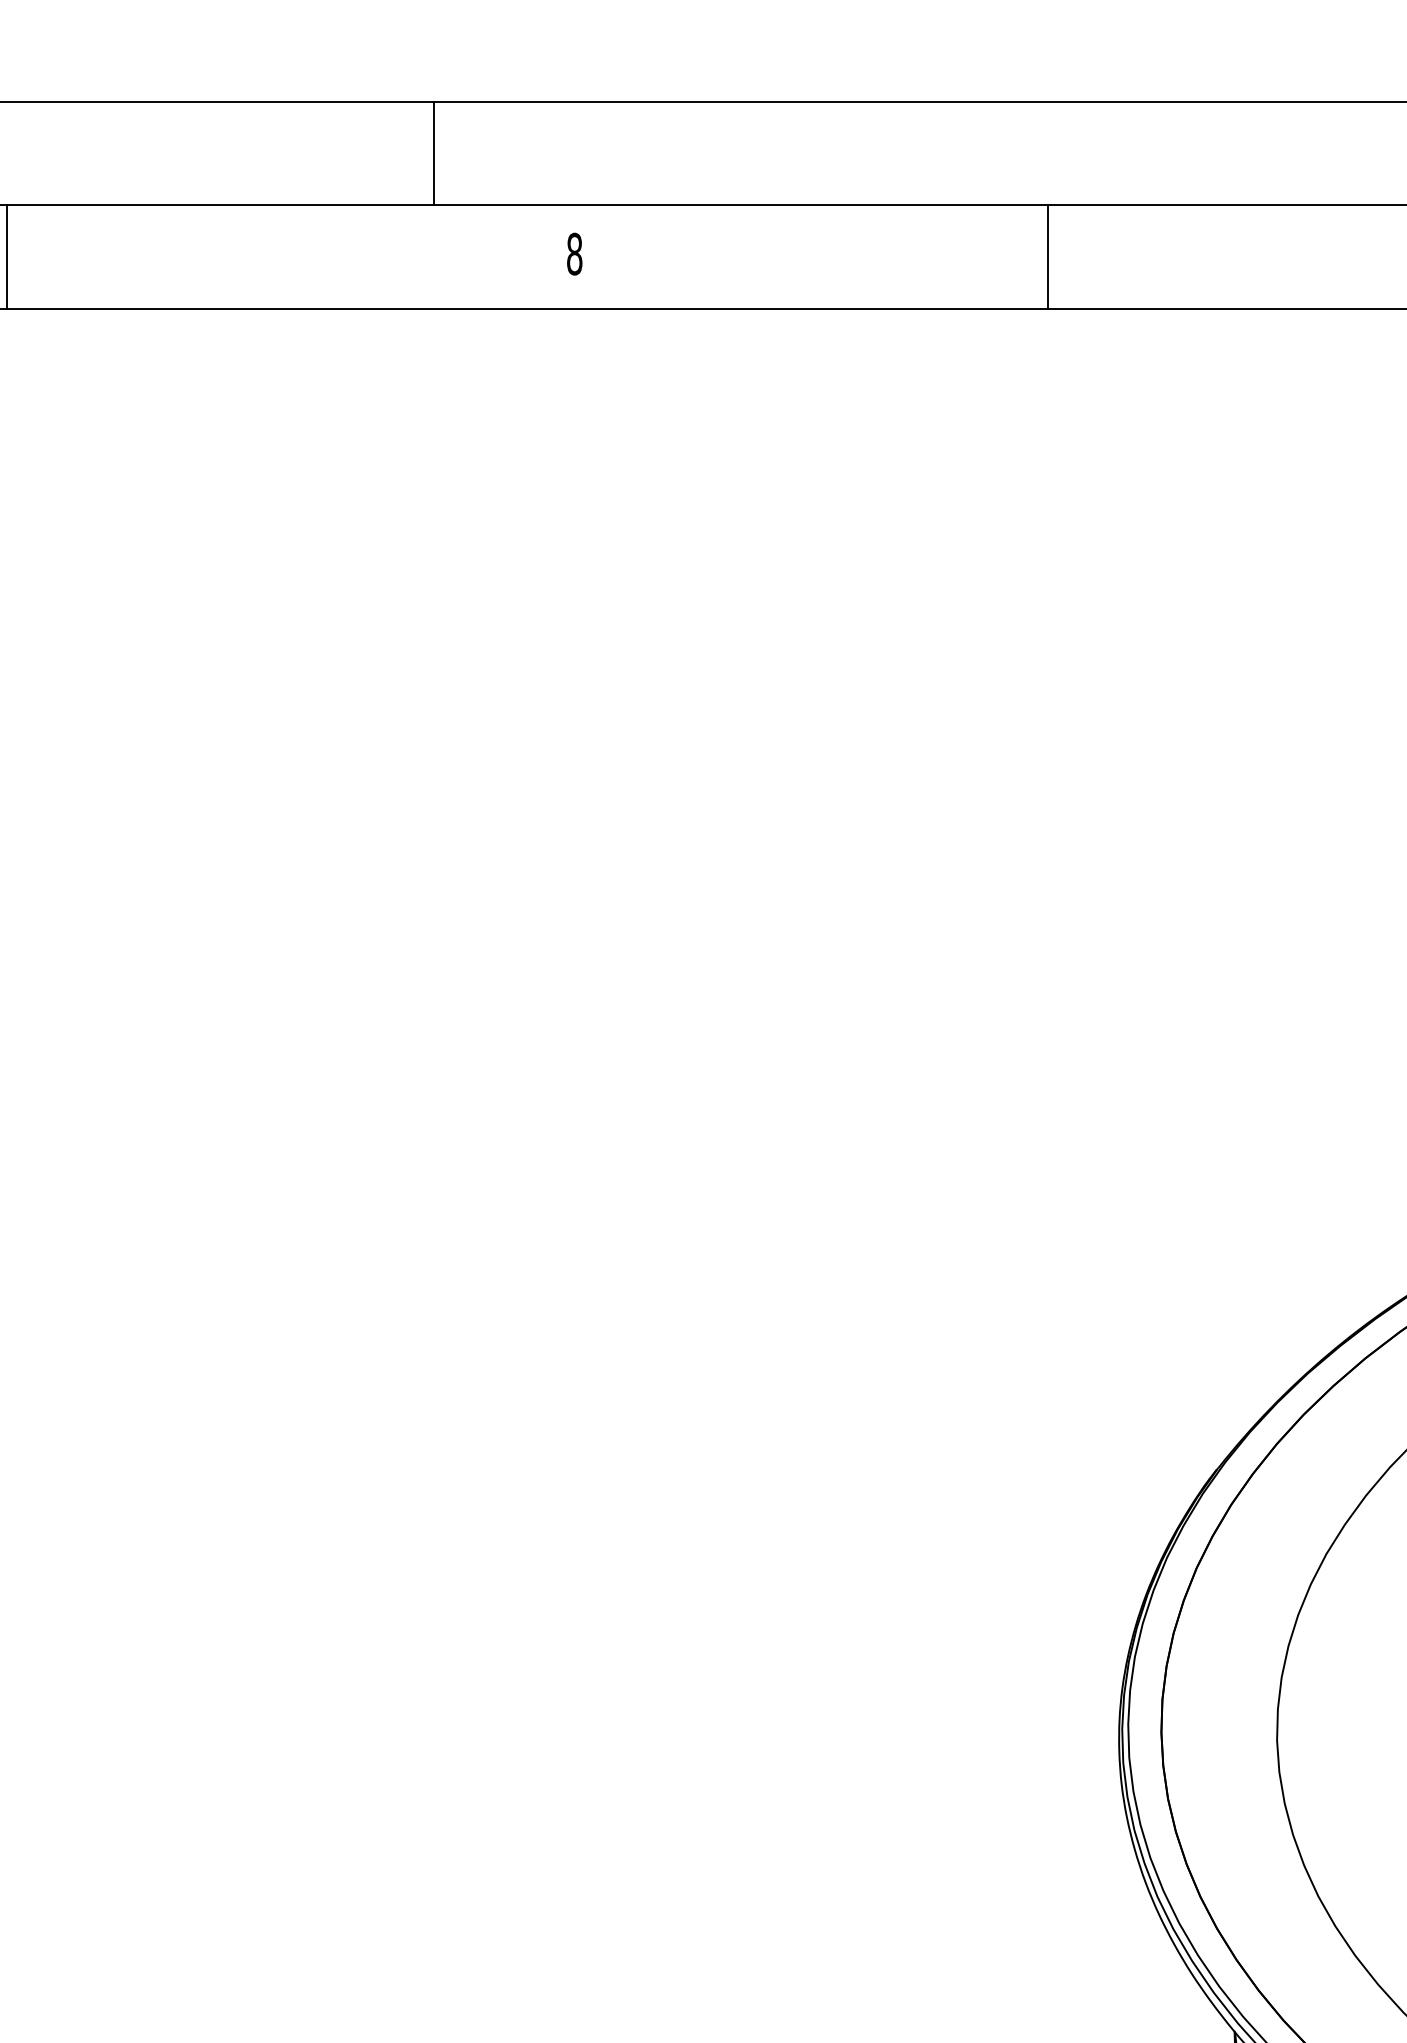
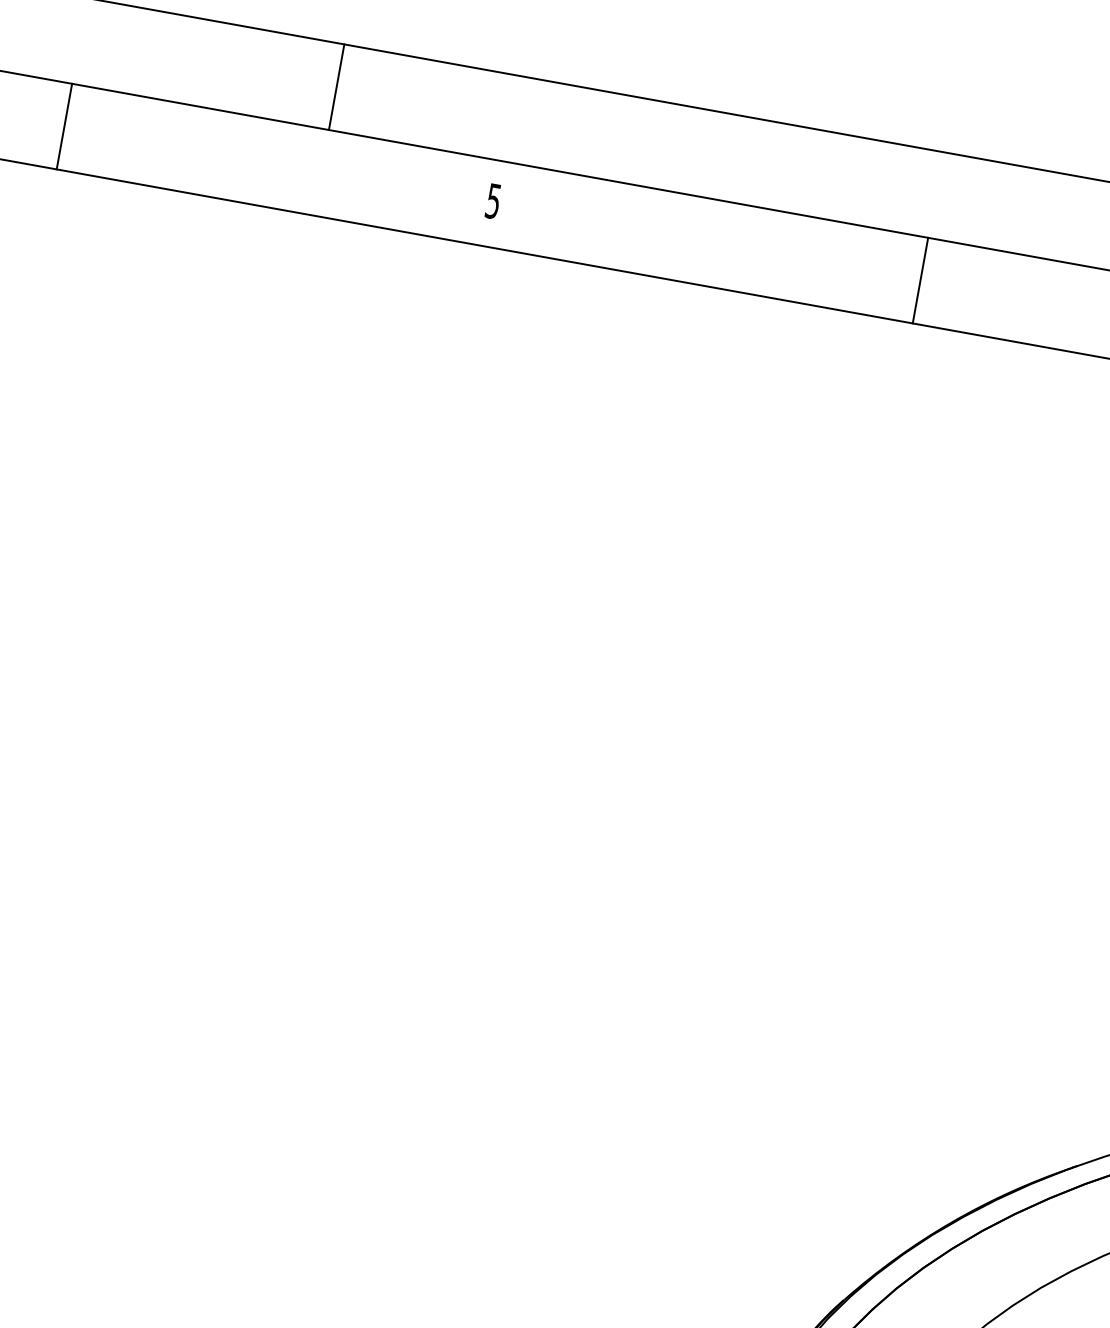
line: (433, 153) -> (336, 87), moved
text: (574, 253) -> (493, 200), 8 -> 5
line: (6, 256) -> (64, 126), moved
line: (1048, 256) -> (920, 280), moved

